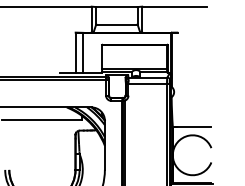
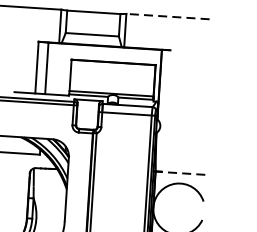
line: (174, 6) -> (167, 16), solid -> dashed
line: (191, 127) -> (179, 173), solid -> dashed

